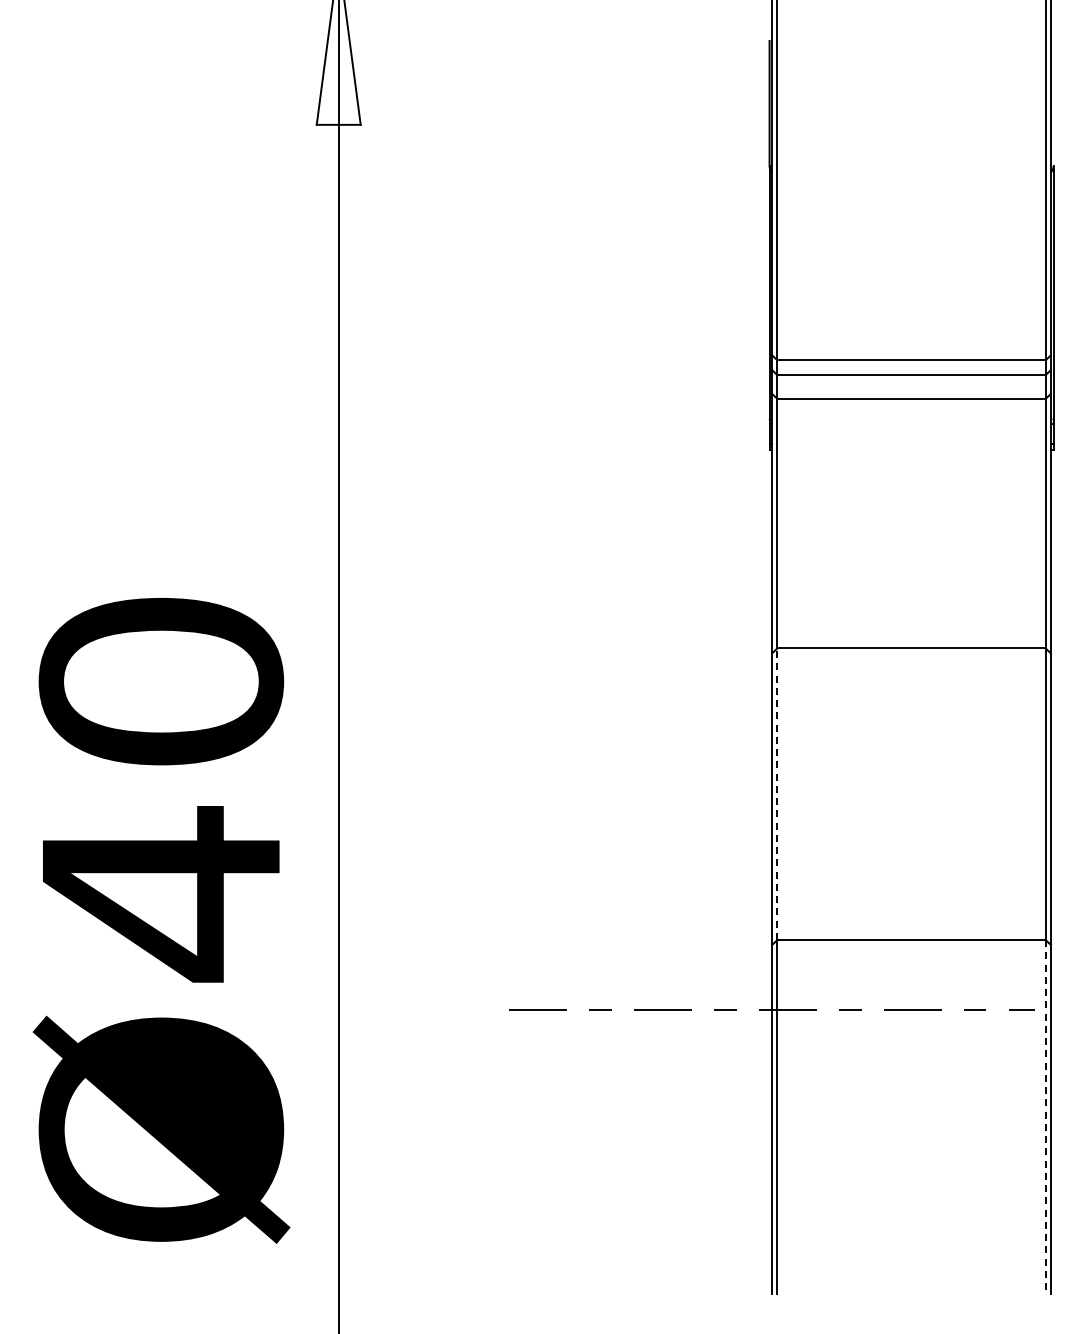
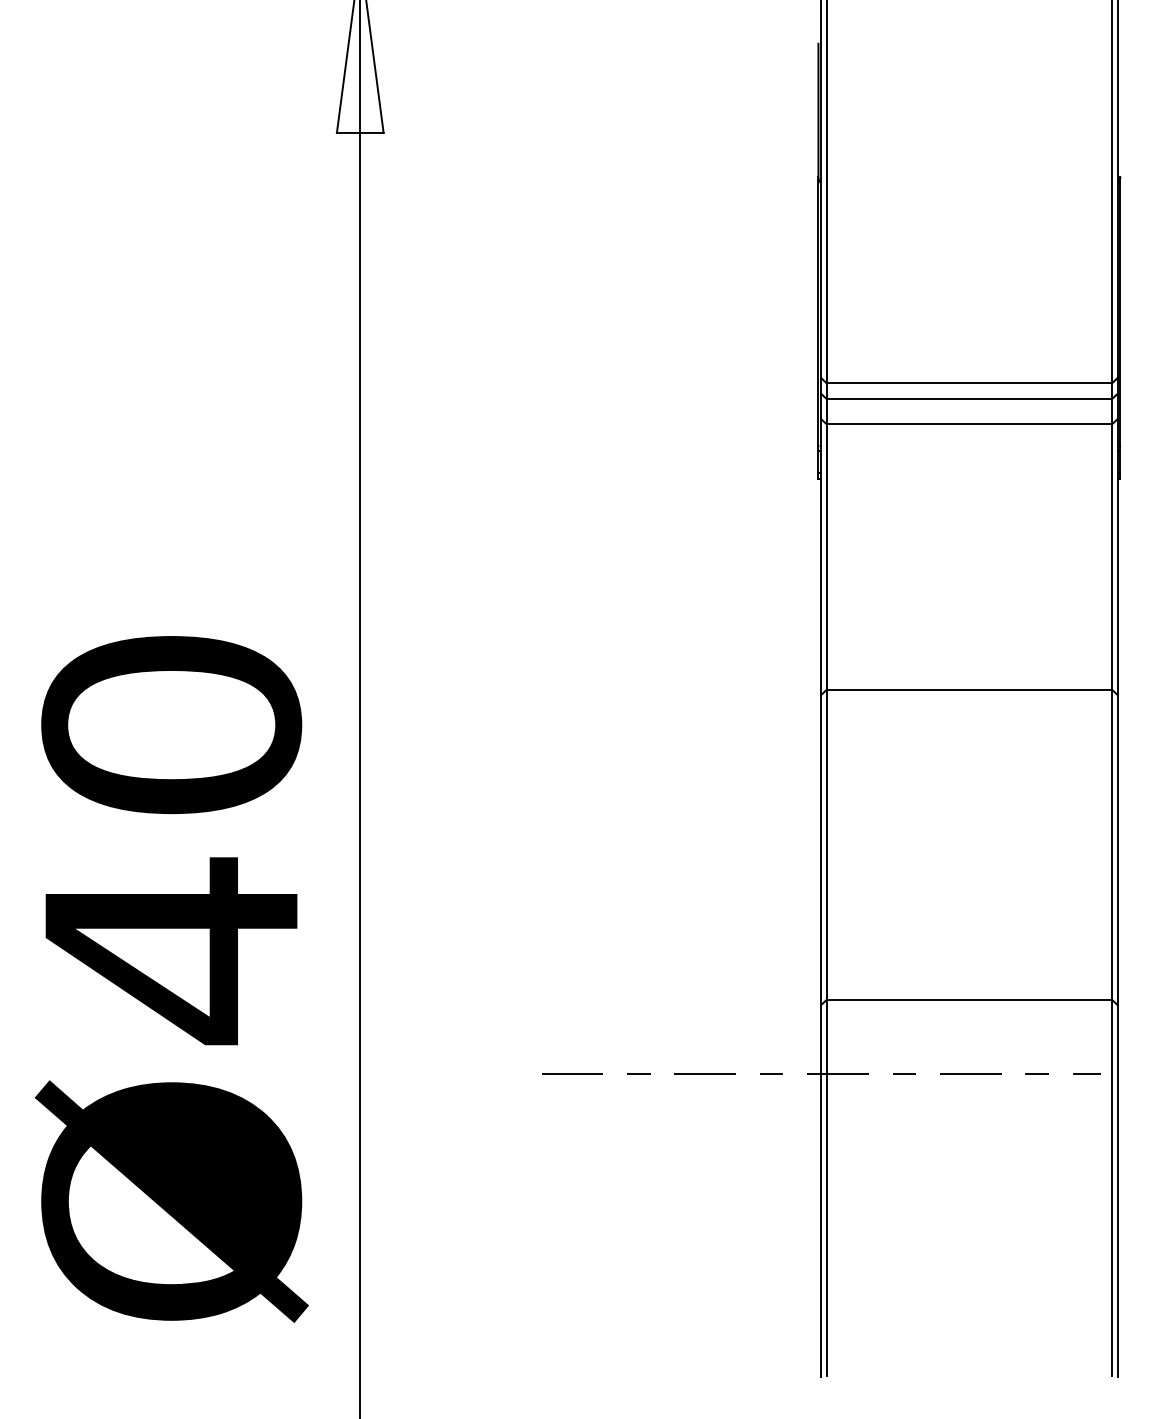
line: (777, 794) -> (826, 845), dashed -> solid
line: (1045, 1116) -> (1111, 1187), dashed -> solid

